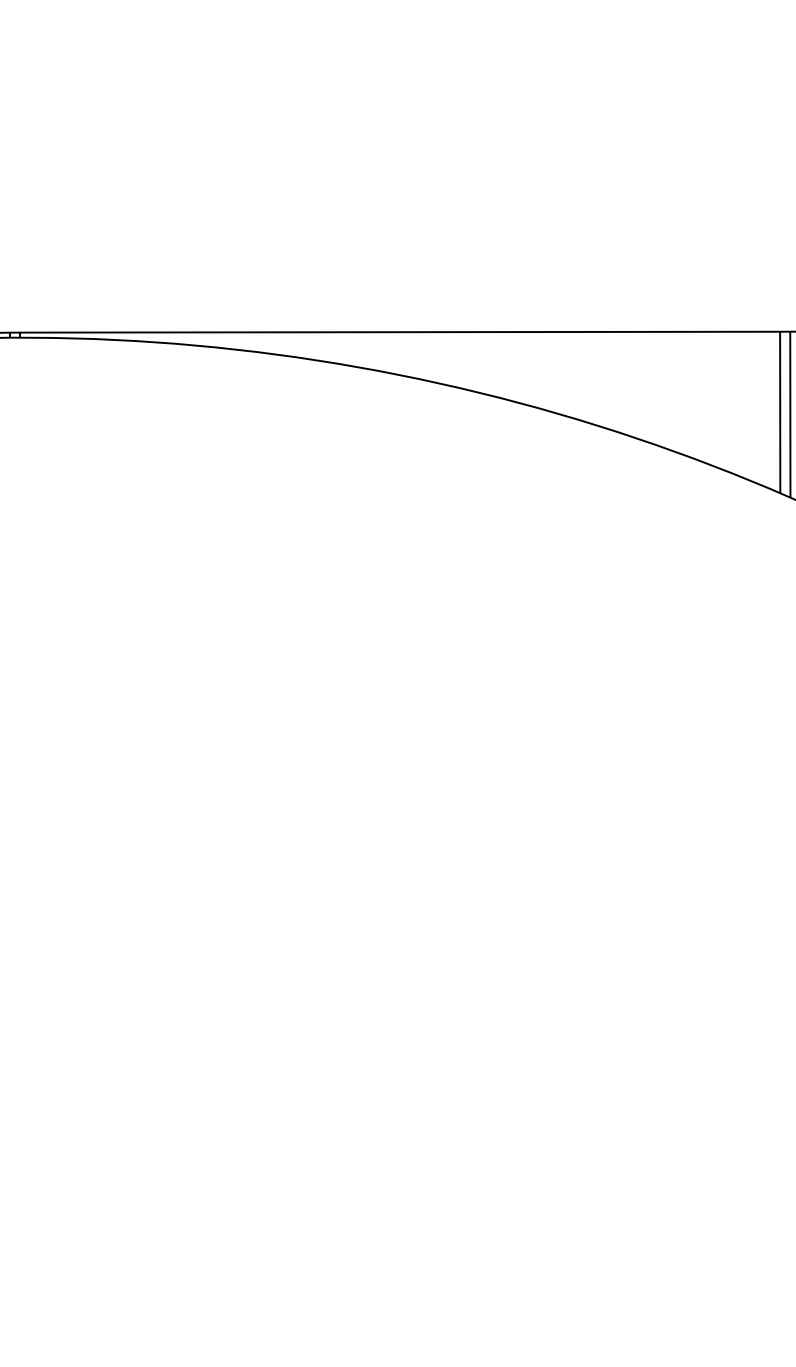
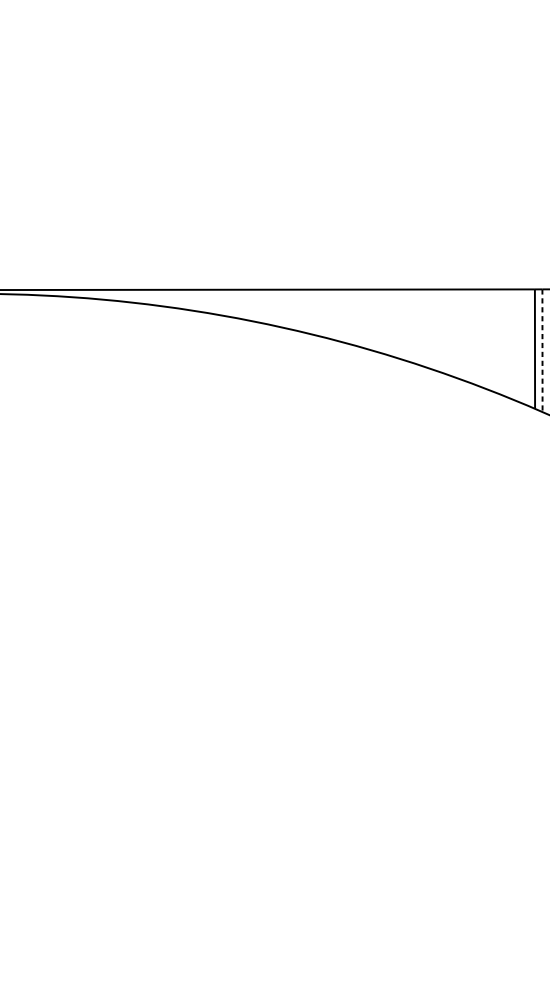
line: (790, 414) -> (542, 350), solid -> dashed

